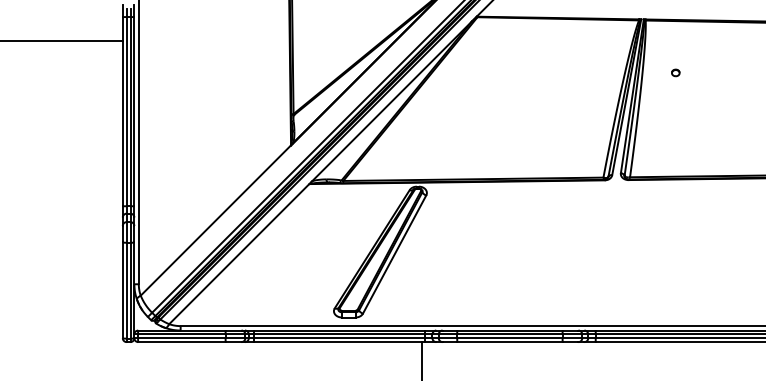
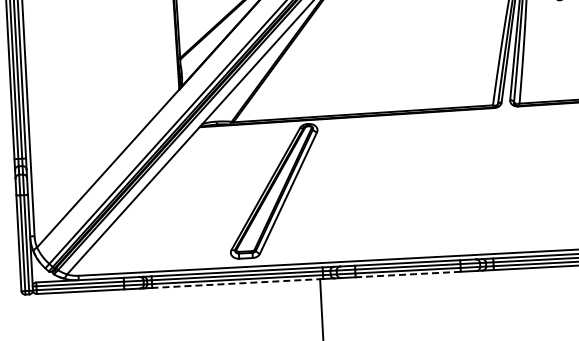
line: (339, 342) -> (238, 283), solid -> dashed
line: (510, 342) -> (408, 274), solid -> dashed

